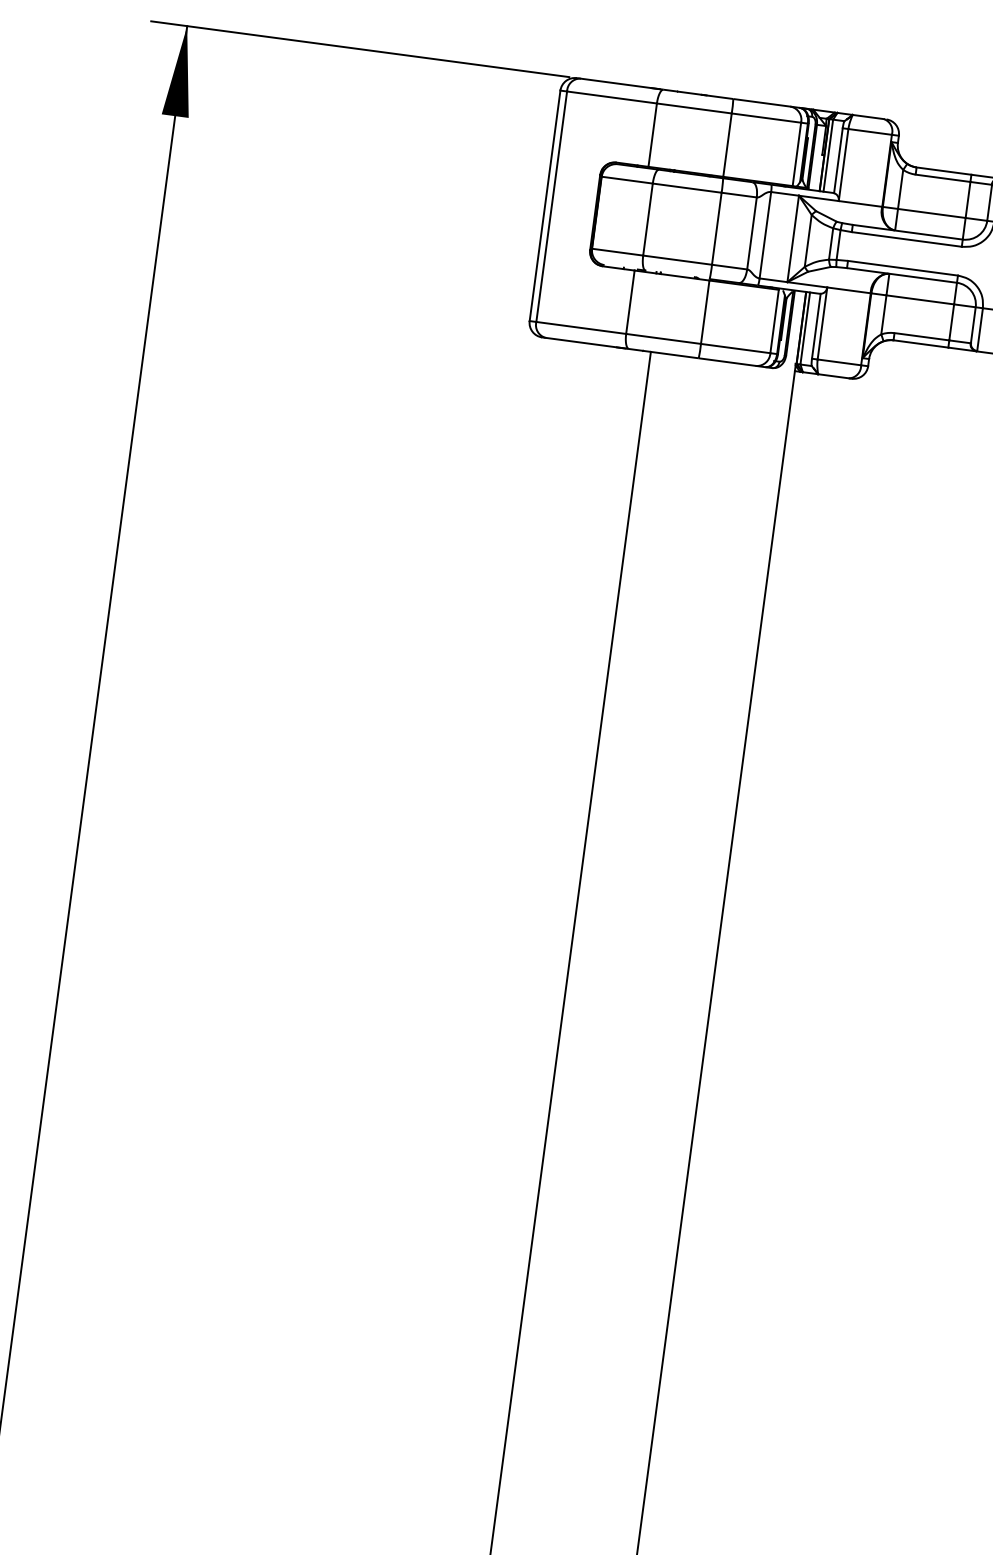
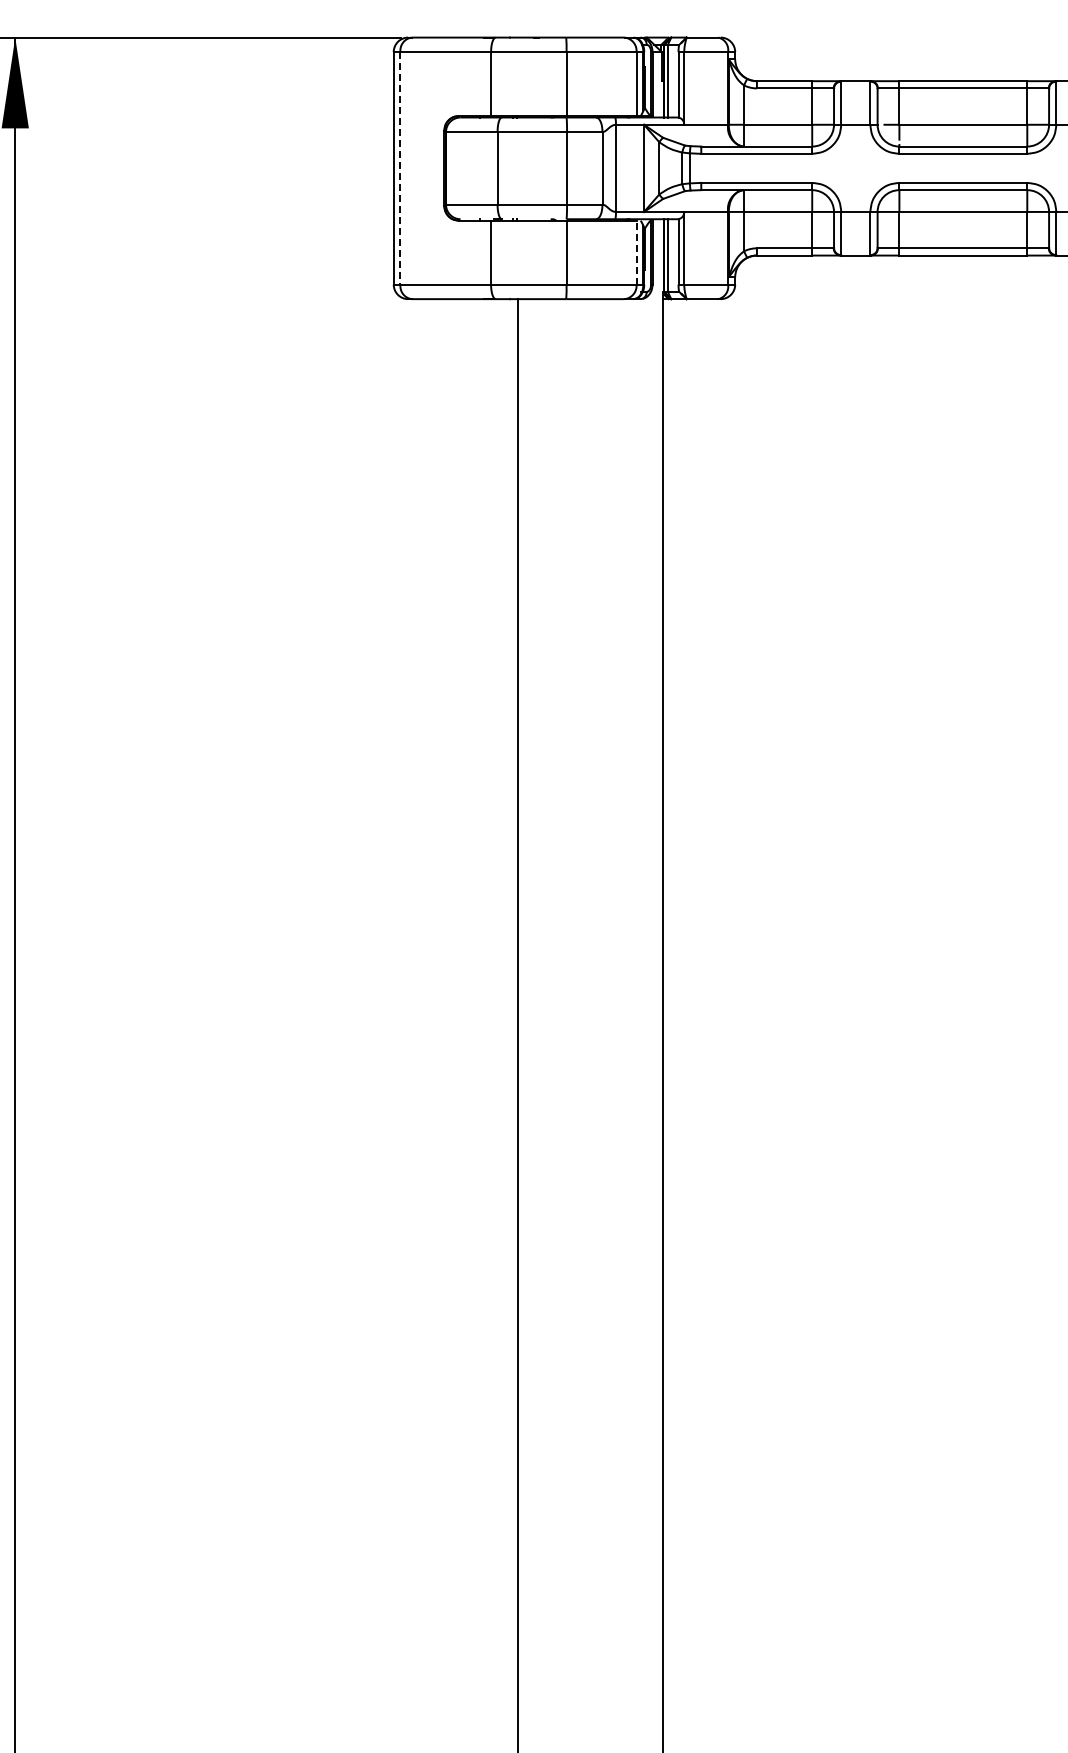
line: (551, 206) -> (400, 168), solid -> dashed
line: (774, 321) -> (636, 252), solid -> dashed

